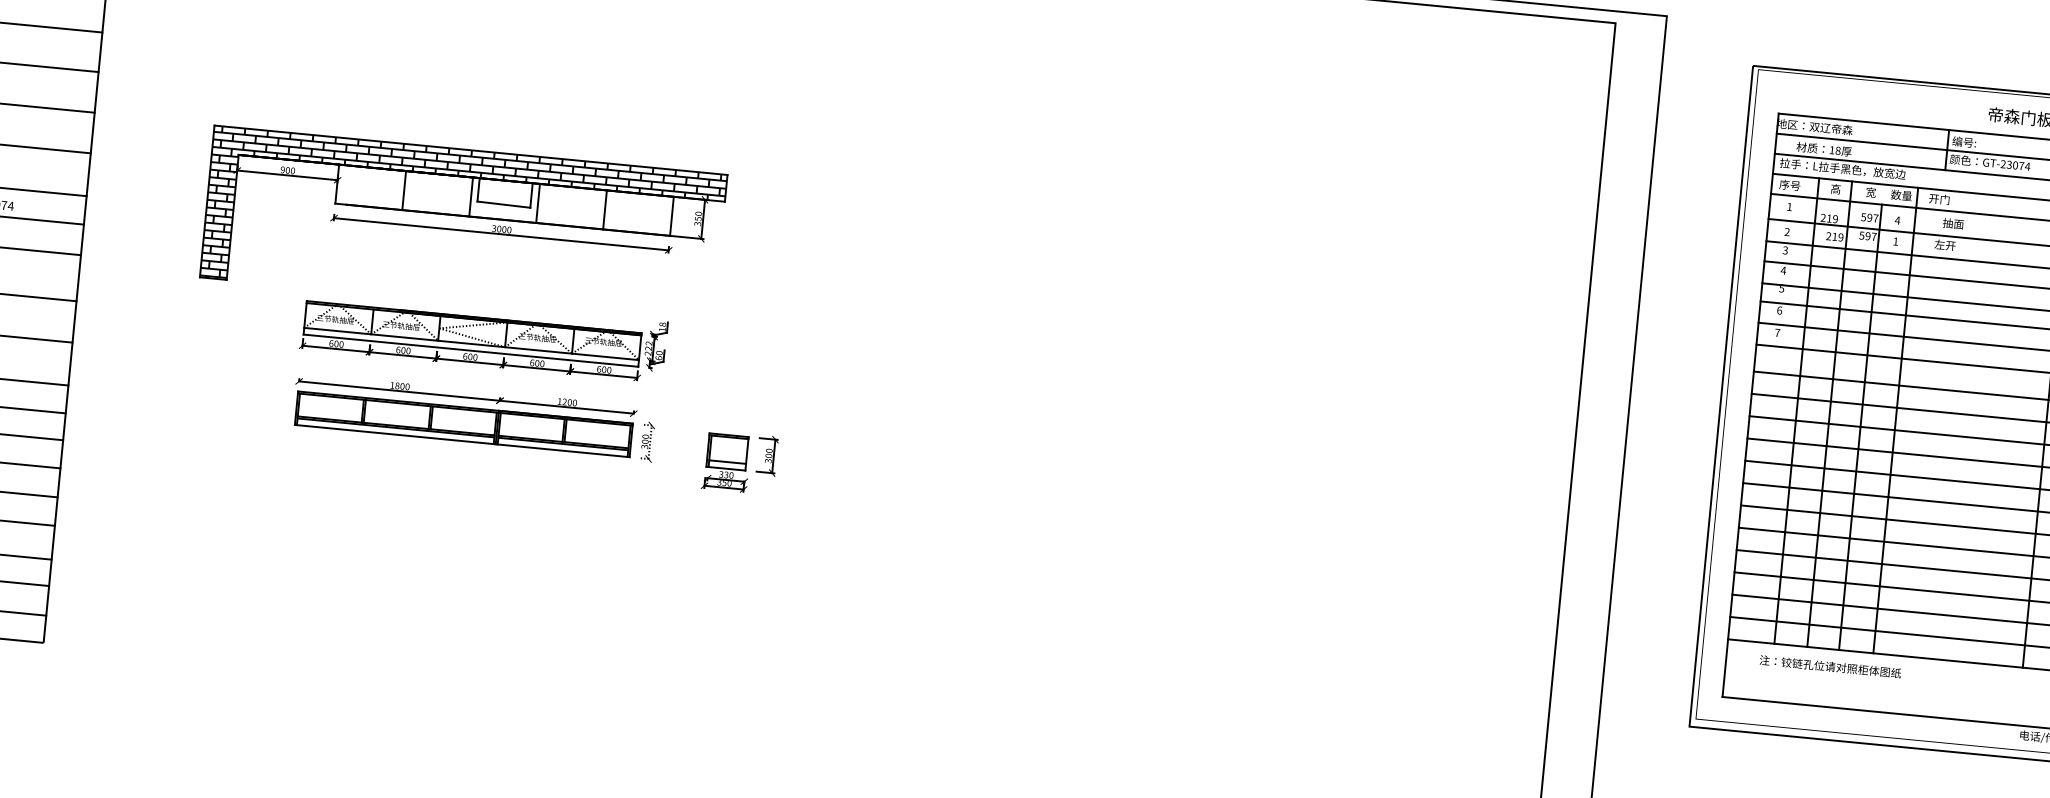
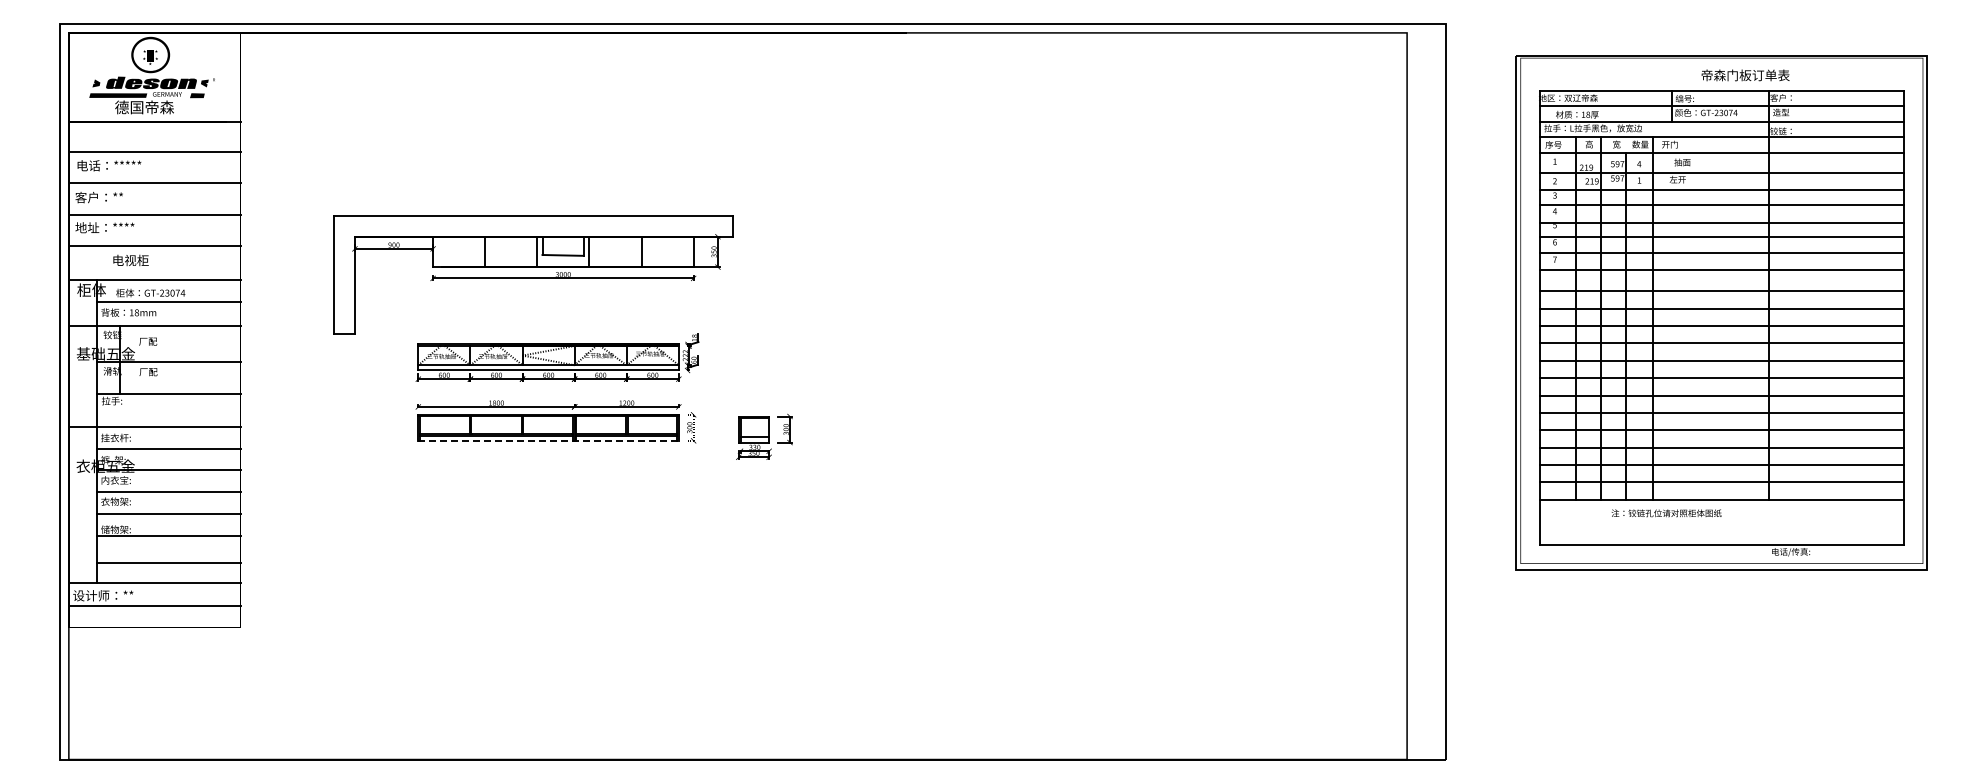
hatch: (463, 225) -> (533, 274), removed
line: (463, 440) -> (549, 440), solid -> dashed
text: (1830, 667) -> (1666, 513), moved

